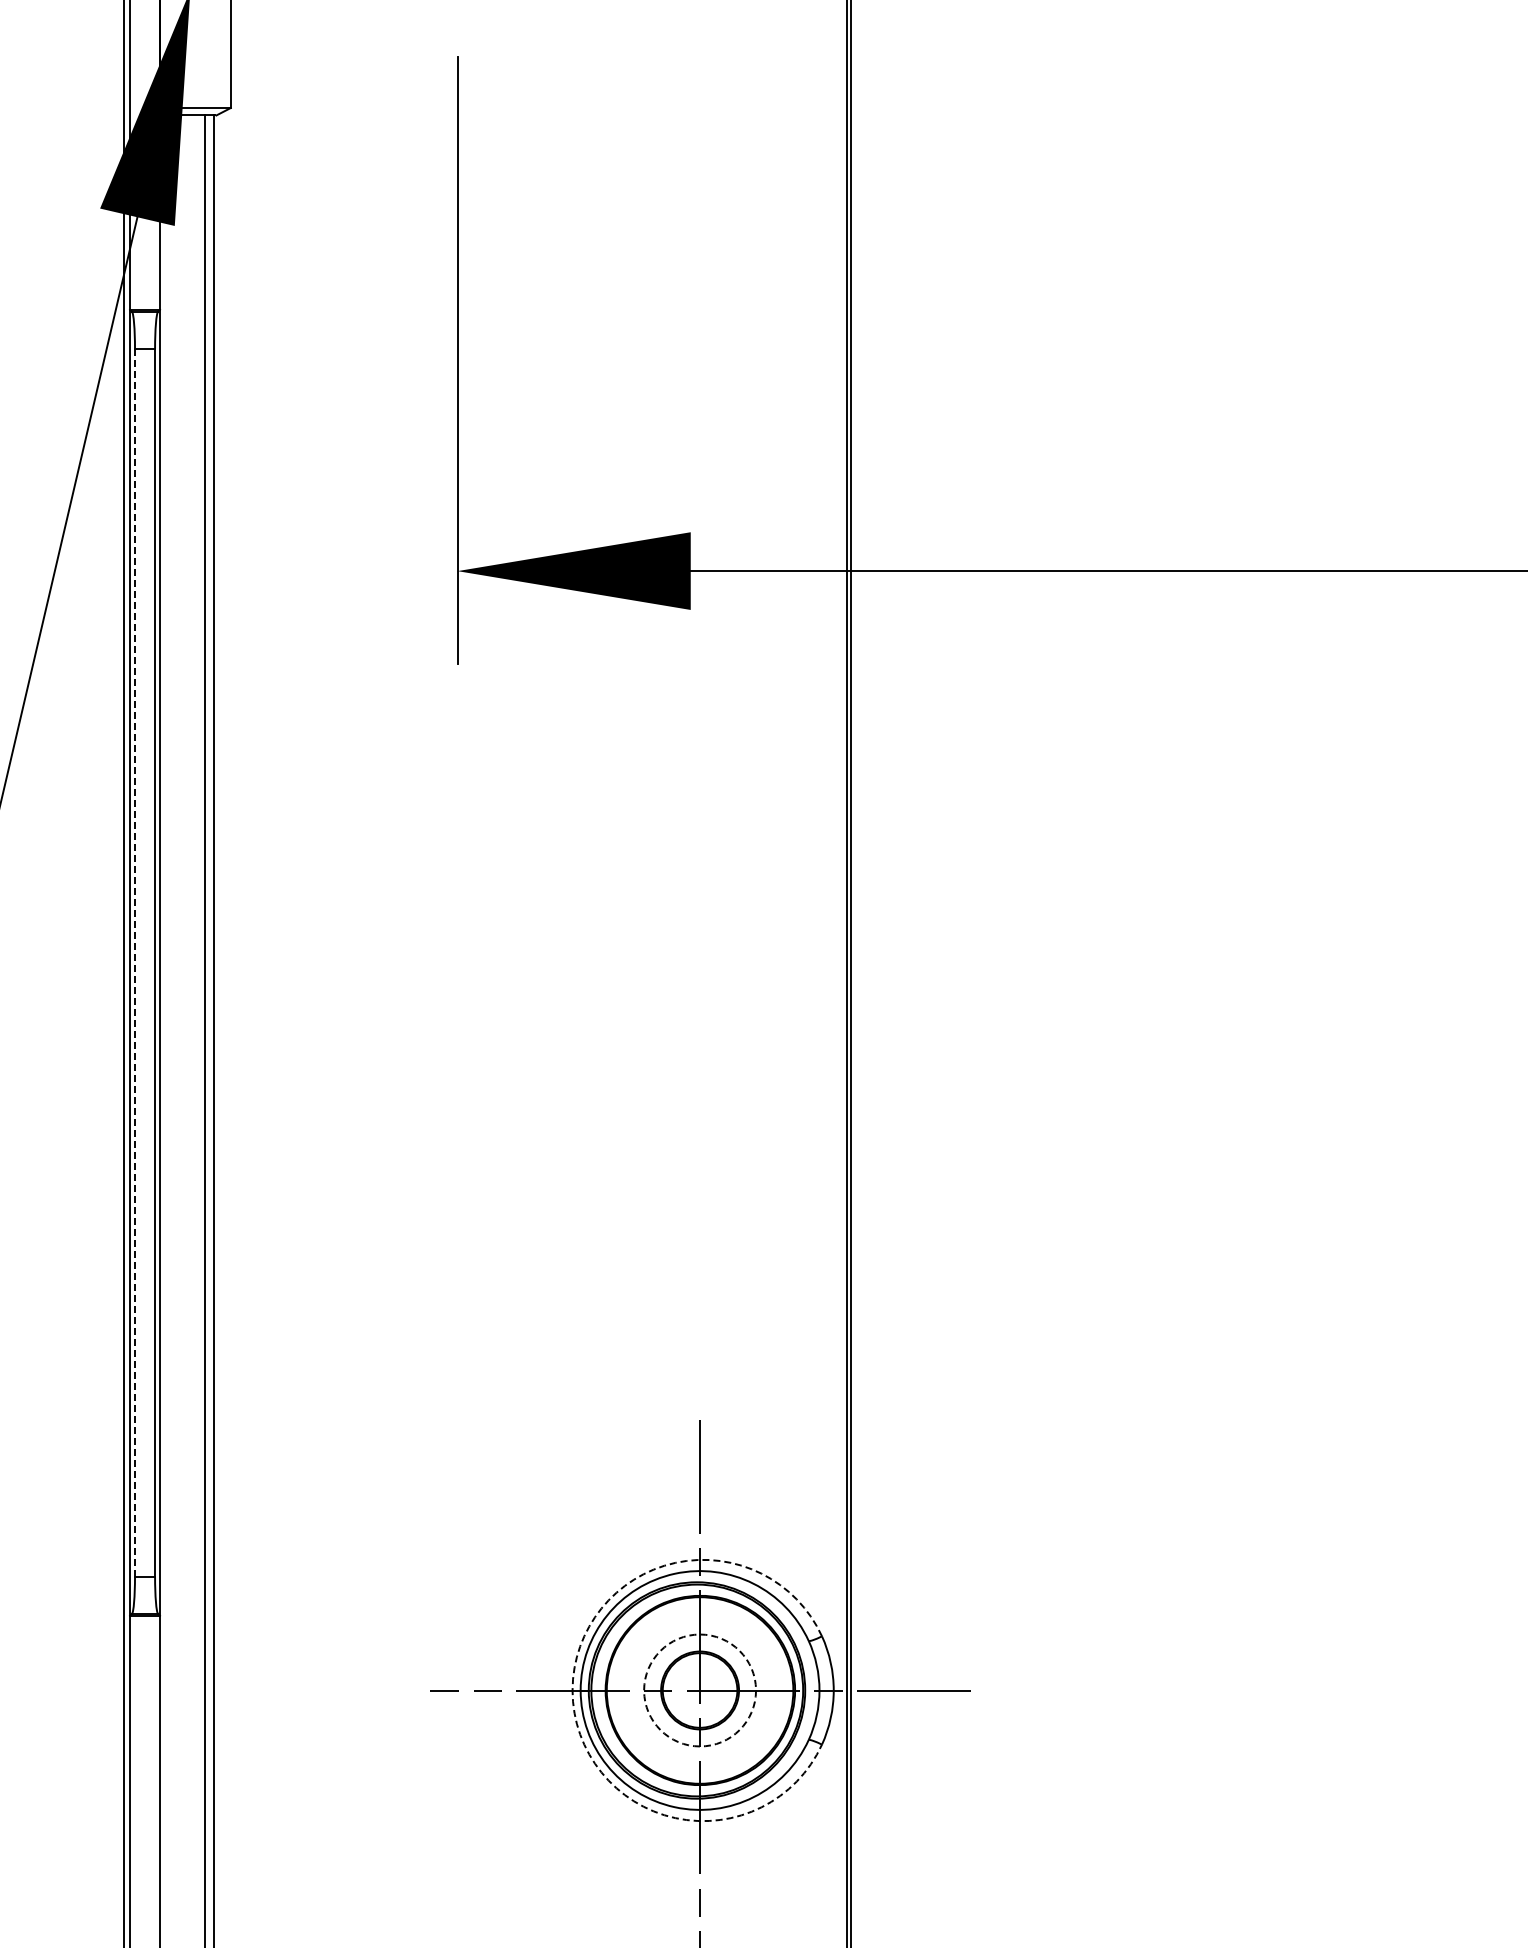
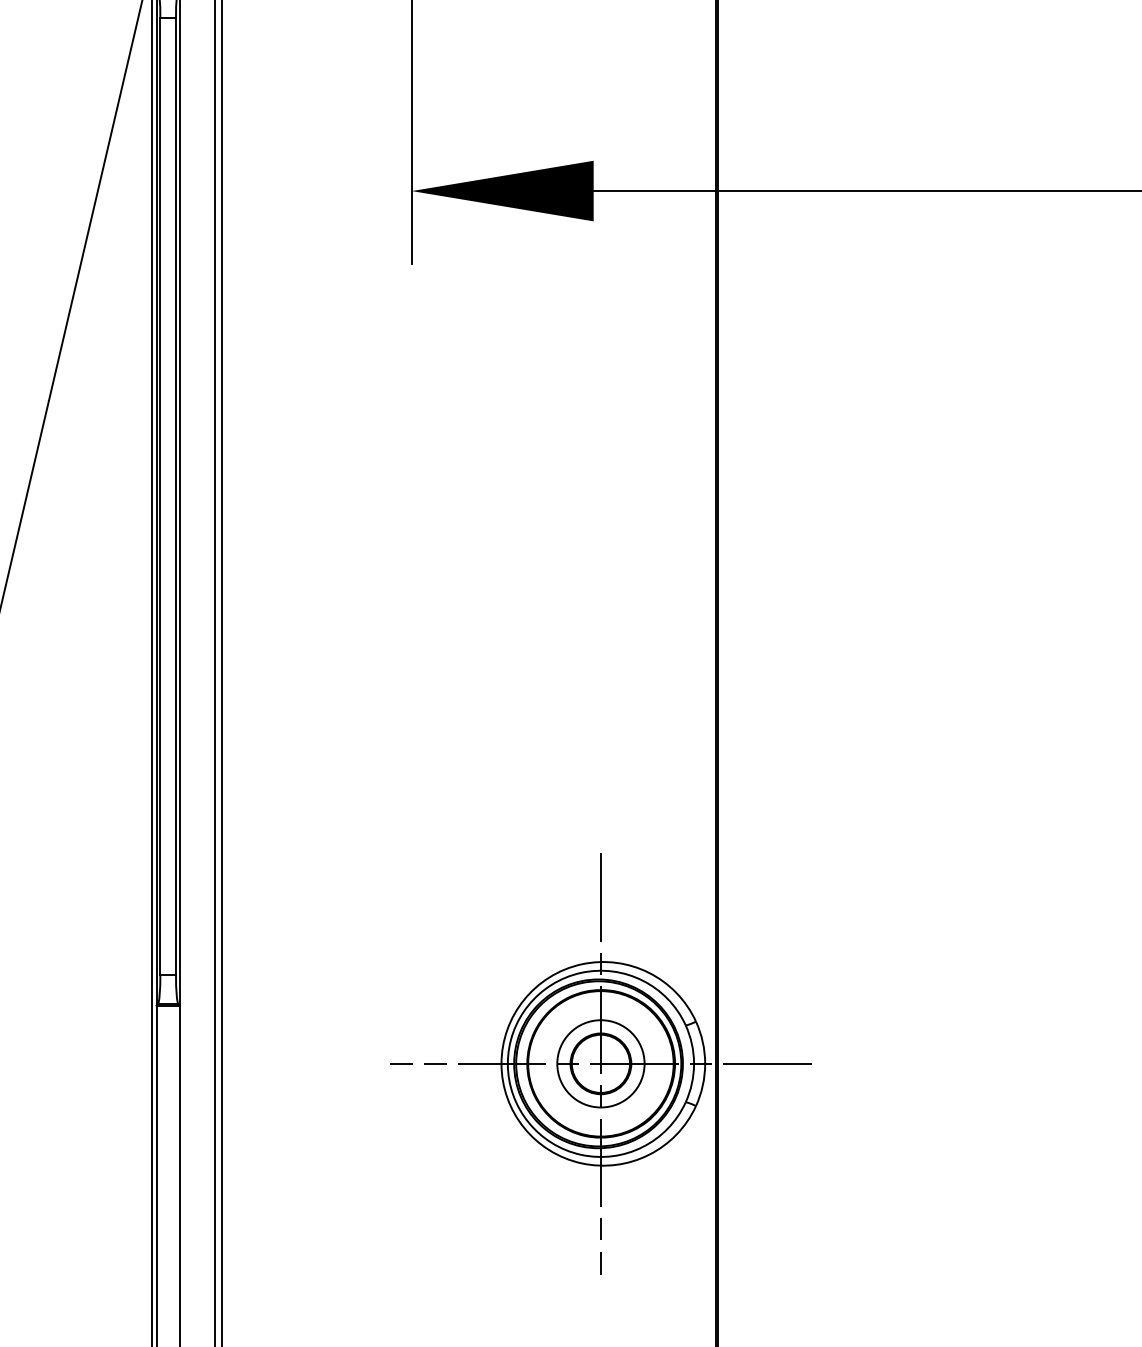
line: (135, 962) -> (160, 496), dashed -> solid
arc: (572, 1690) -> (501, 1063), dashed -> solid
circle: (700, 1690) -> (601, 1063), dashed -> solid

